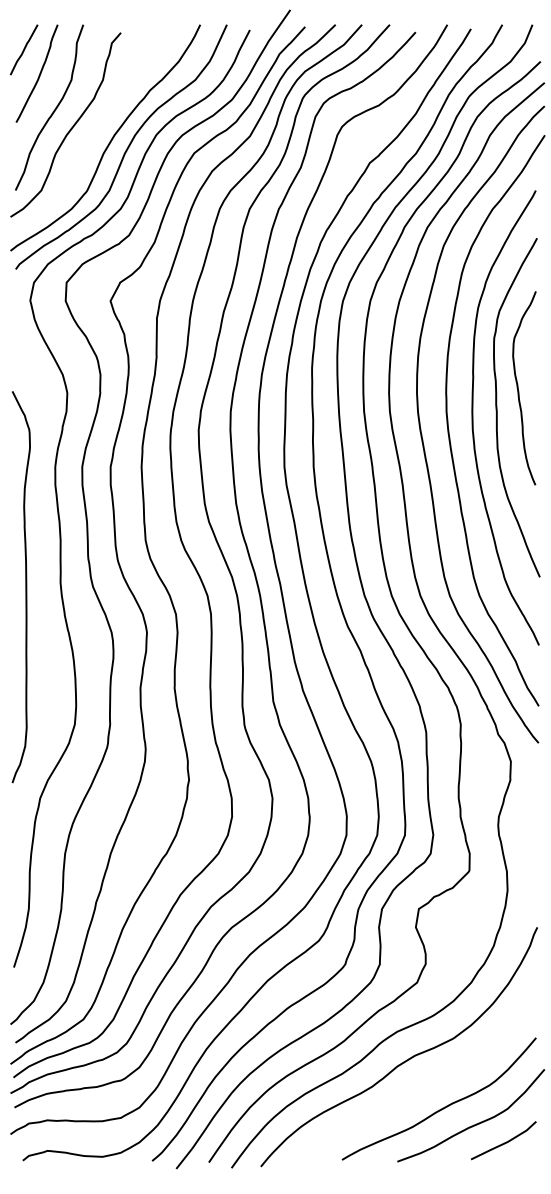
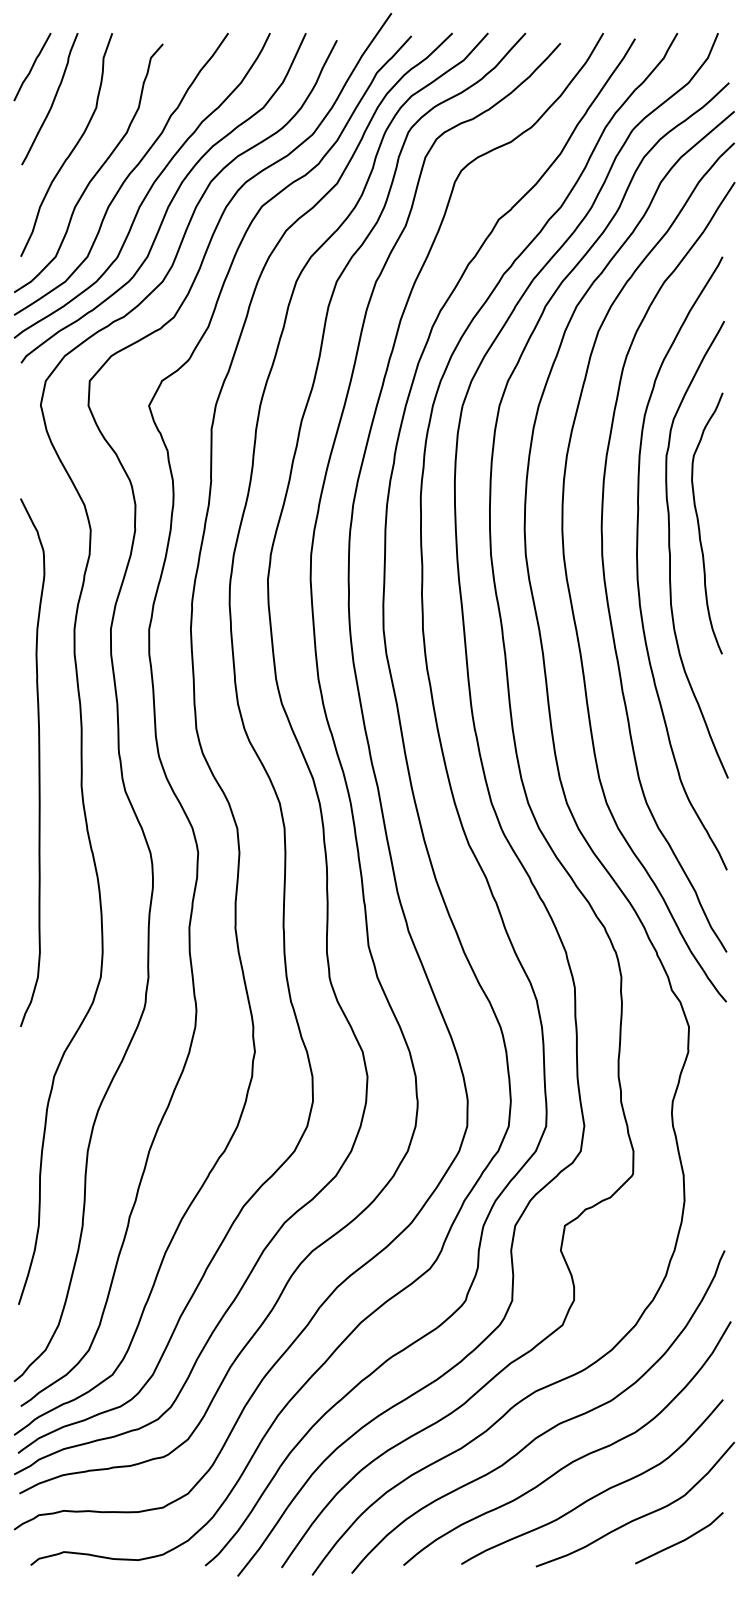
curve: (93, 131) -> (126, 176), added
curve: (25, 586) -> (38, 762), moved
curve: (426, 1082) -> (575, 1459), added

